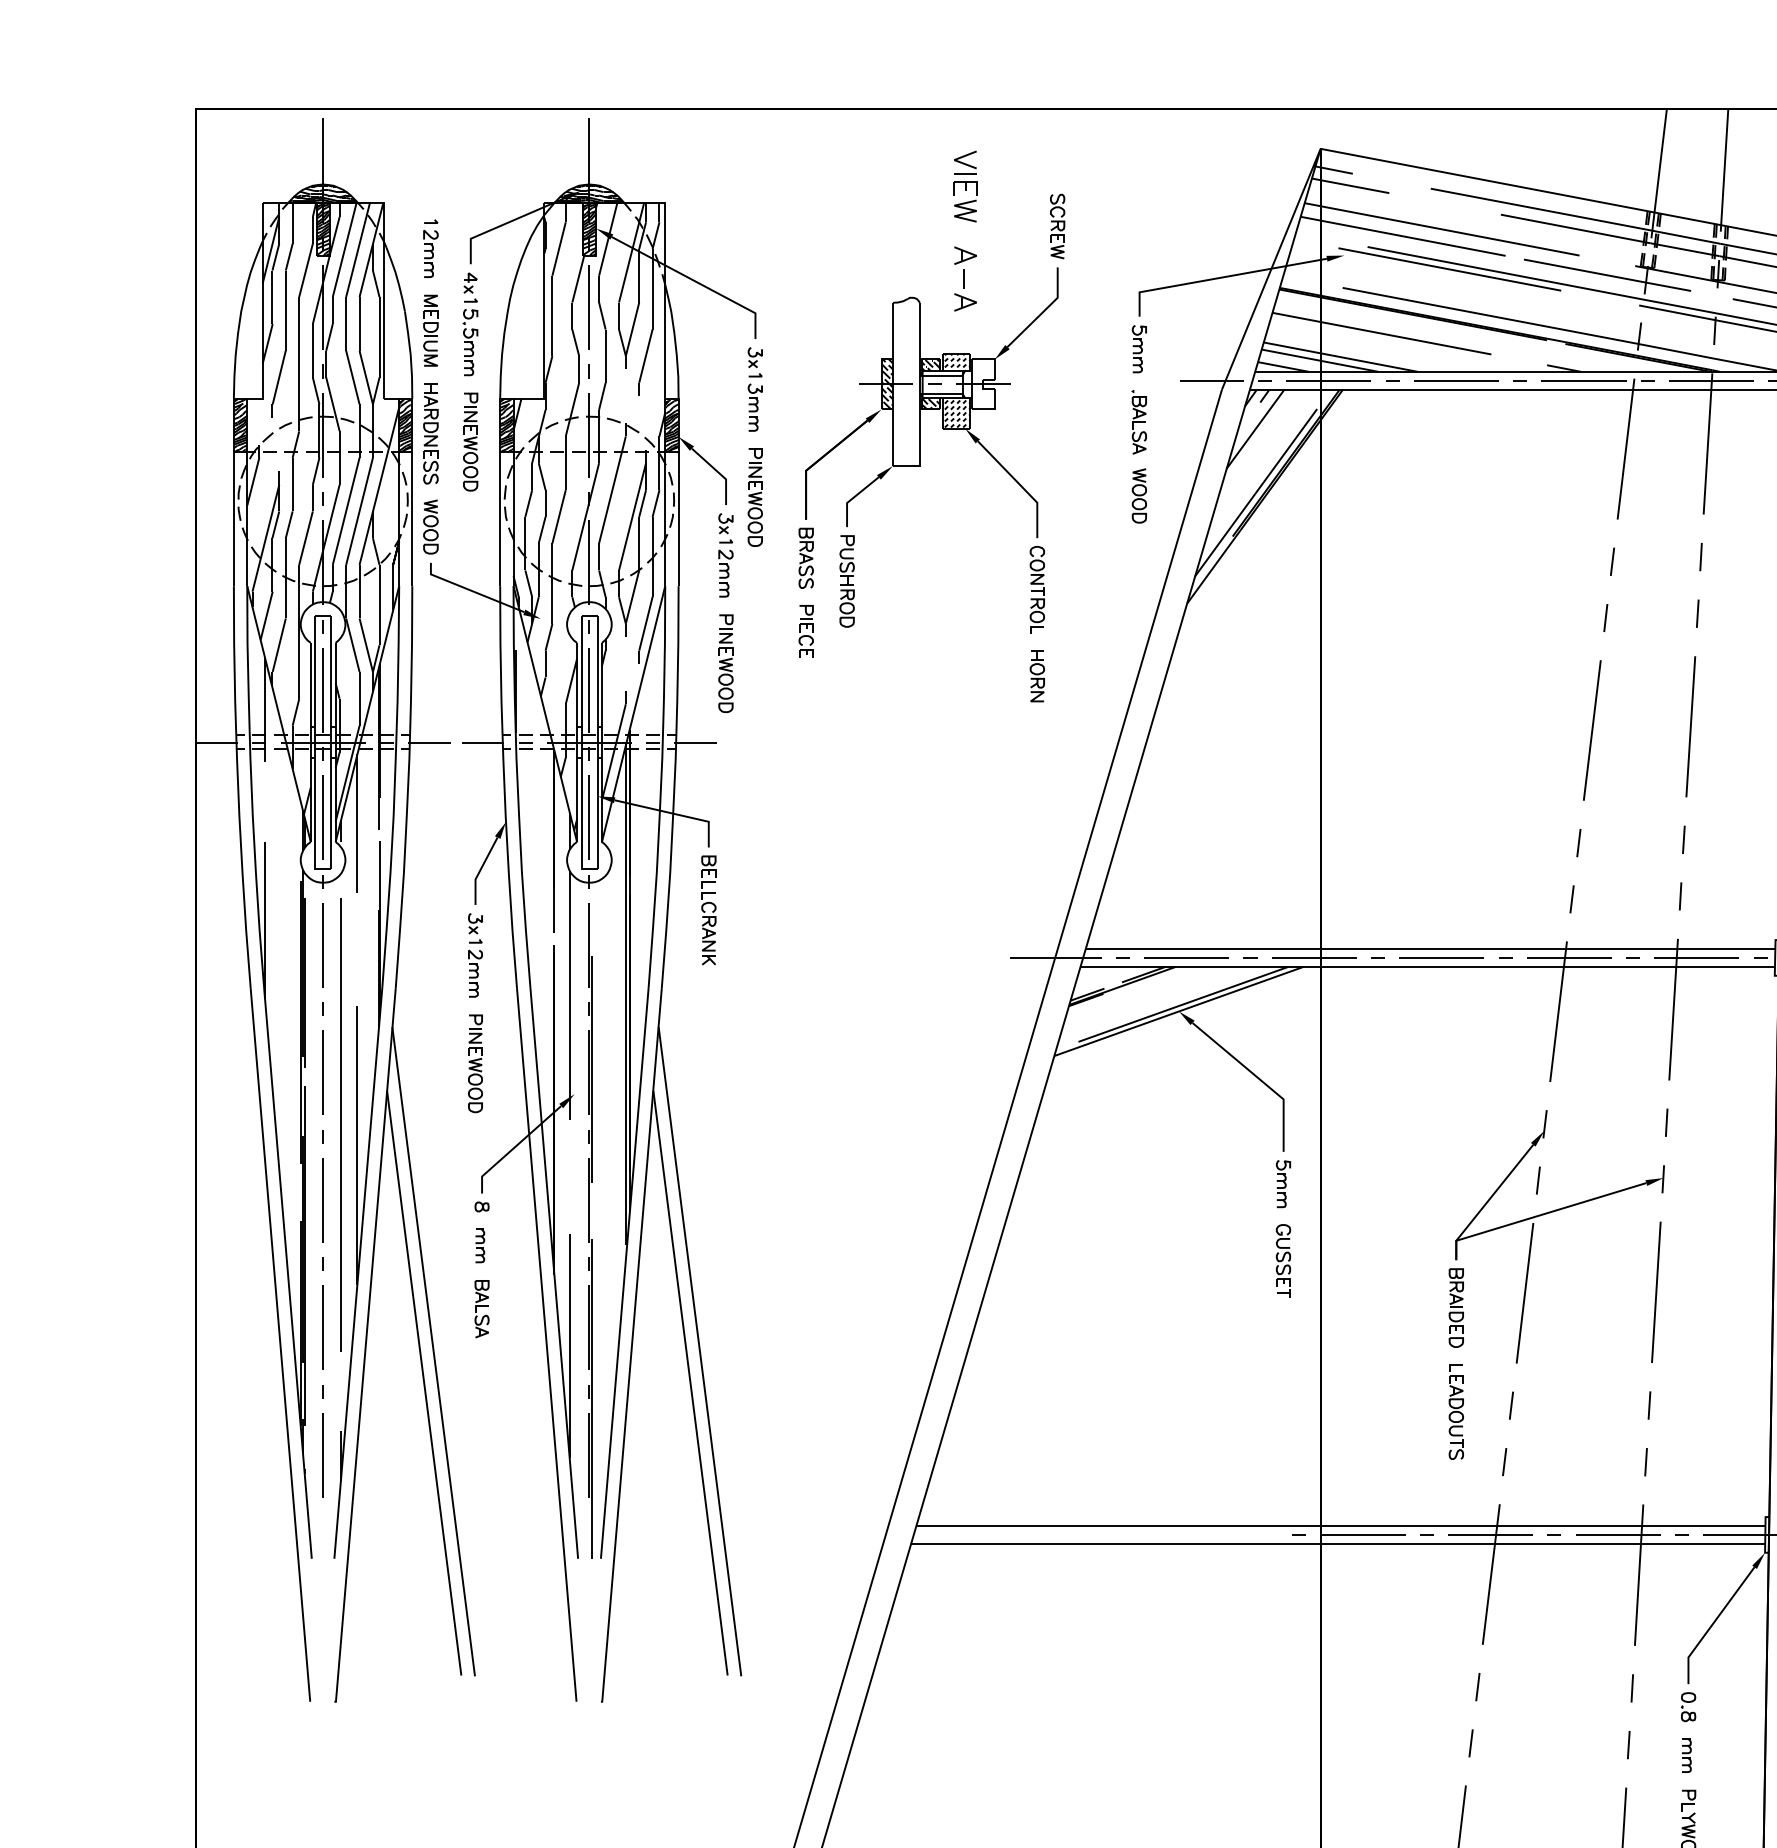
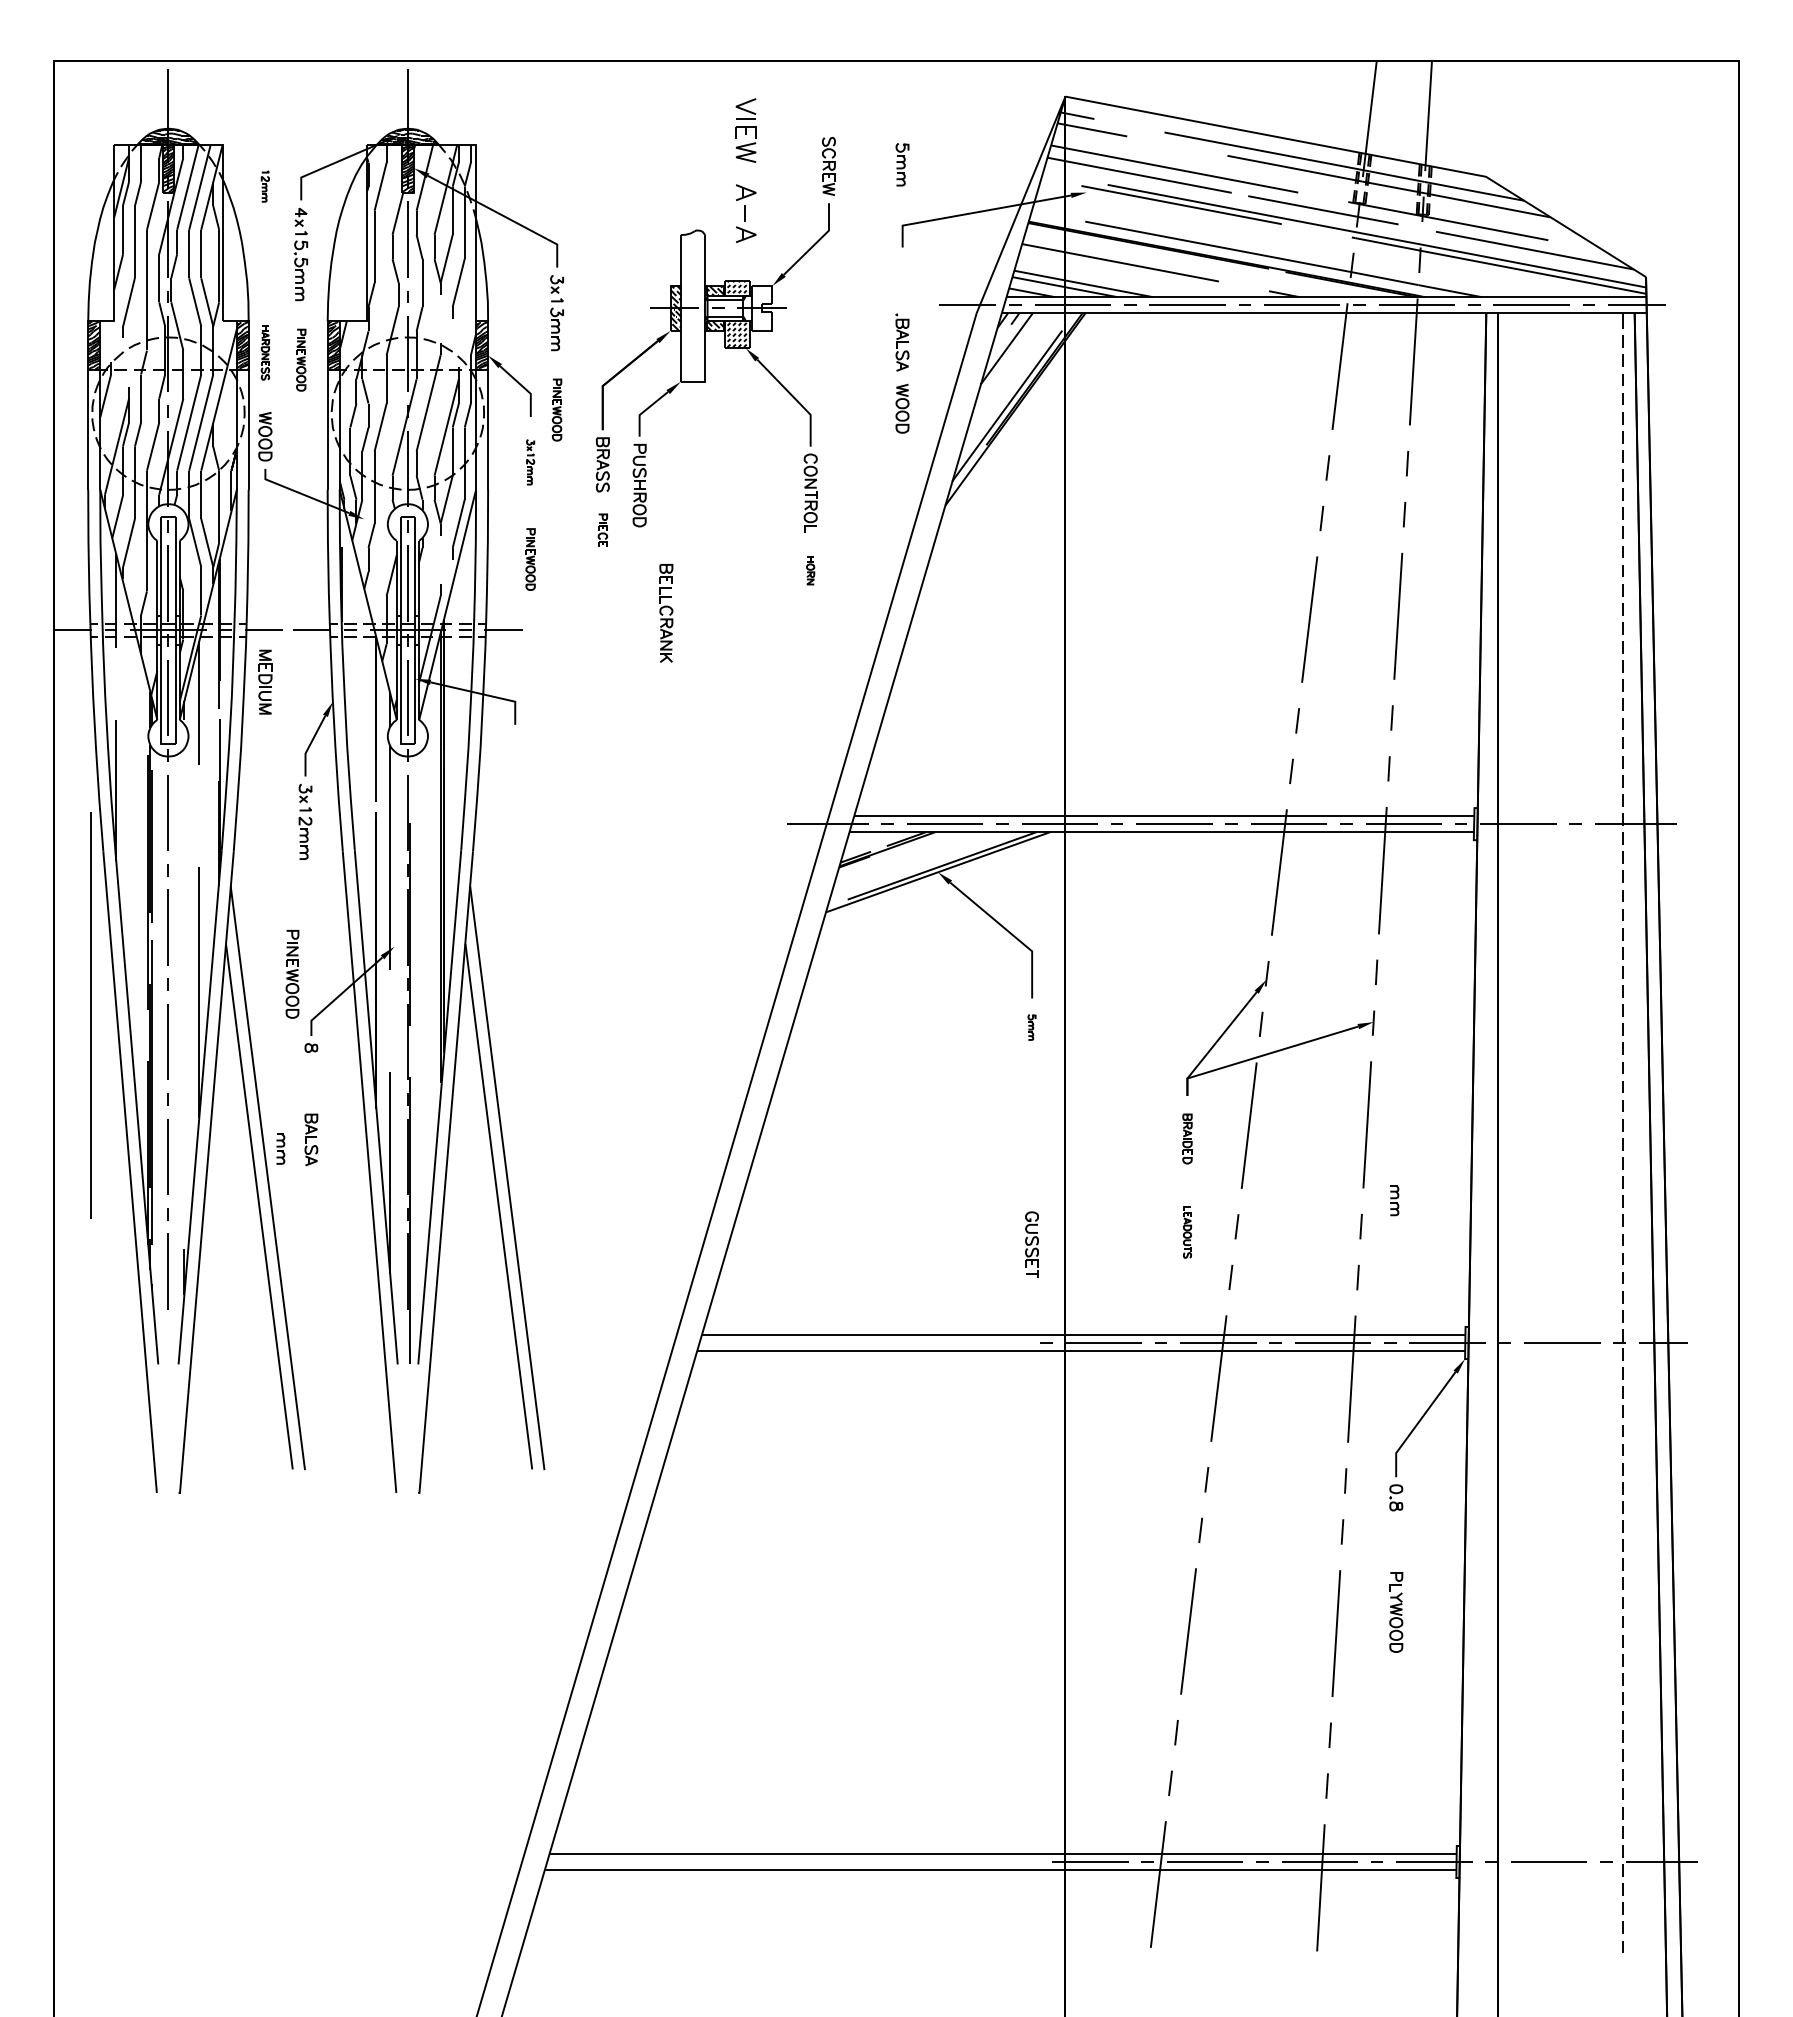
part: (431, 248) -> (265, 186), size x0.6
part: (431, 329) -> (265, 681), moved
part: (1139, 348) -> (902, 164), moved
part: (431, 433) -> (265, 352), size x0.6
part: (471, 441) -> (301, 359), size x0.7
part: (754, 496) -> (556, 409), size x0.7
part: (725, 555) -> (530, 462), size x0.6
part: (805, 631) -> (602, 530), size x0.7
part: (725, 663) -> (530, 559), size x0.7
part: (1037, 675) -> (810, 570), size x0.6
part: (709, 910) -> (666, 613), moved
part: (475, 1063) -> (292, 974), moved
line: (339, 1125) -> (90, 1015), moved
part: (1282, 1184) -> (1031, 1027), size x0.6
part: (479, 1245) -> (280, 1148), moved
part: (1282, 1260) -> (1031, 1244), moved
part: (1456, 1307) -> (1187, 1138), size x0.7
part: (1456, 1412) -> (1187, 1232), size x0.6
part: (1686, 1755) -> (1394, 1200), moved

